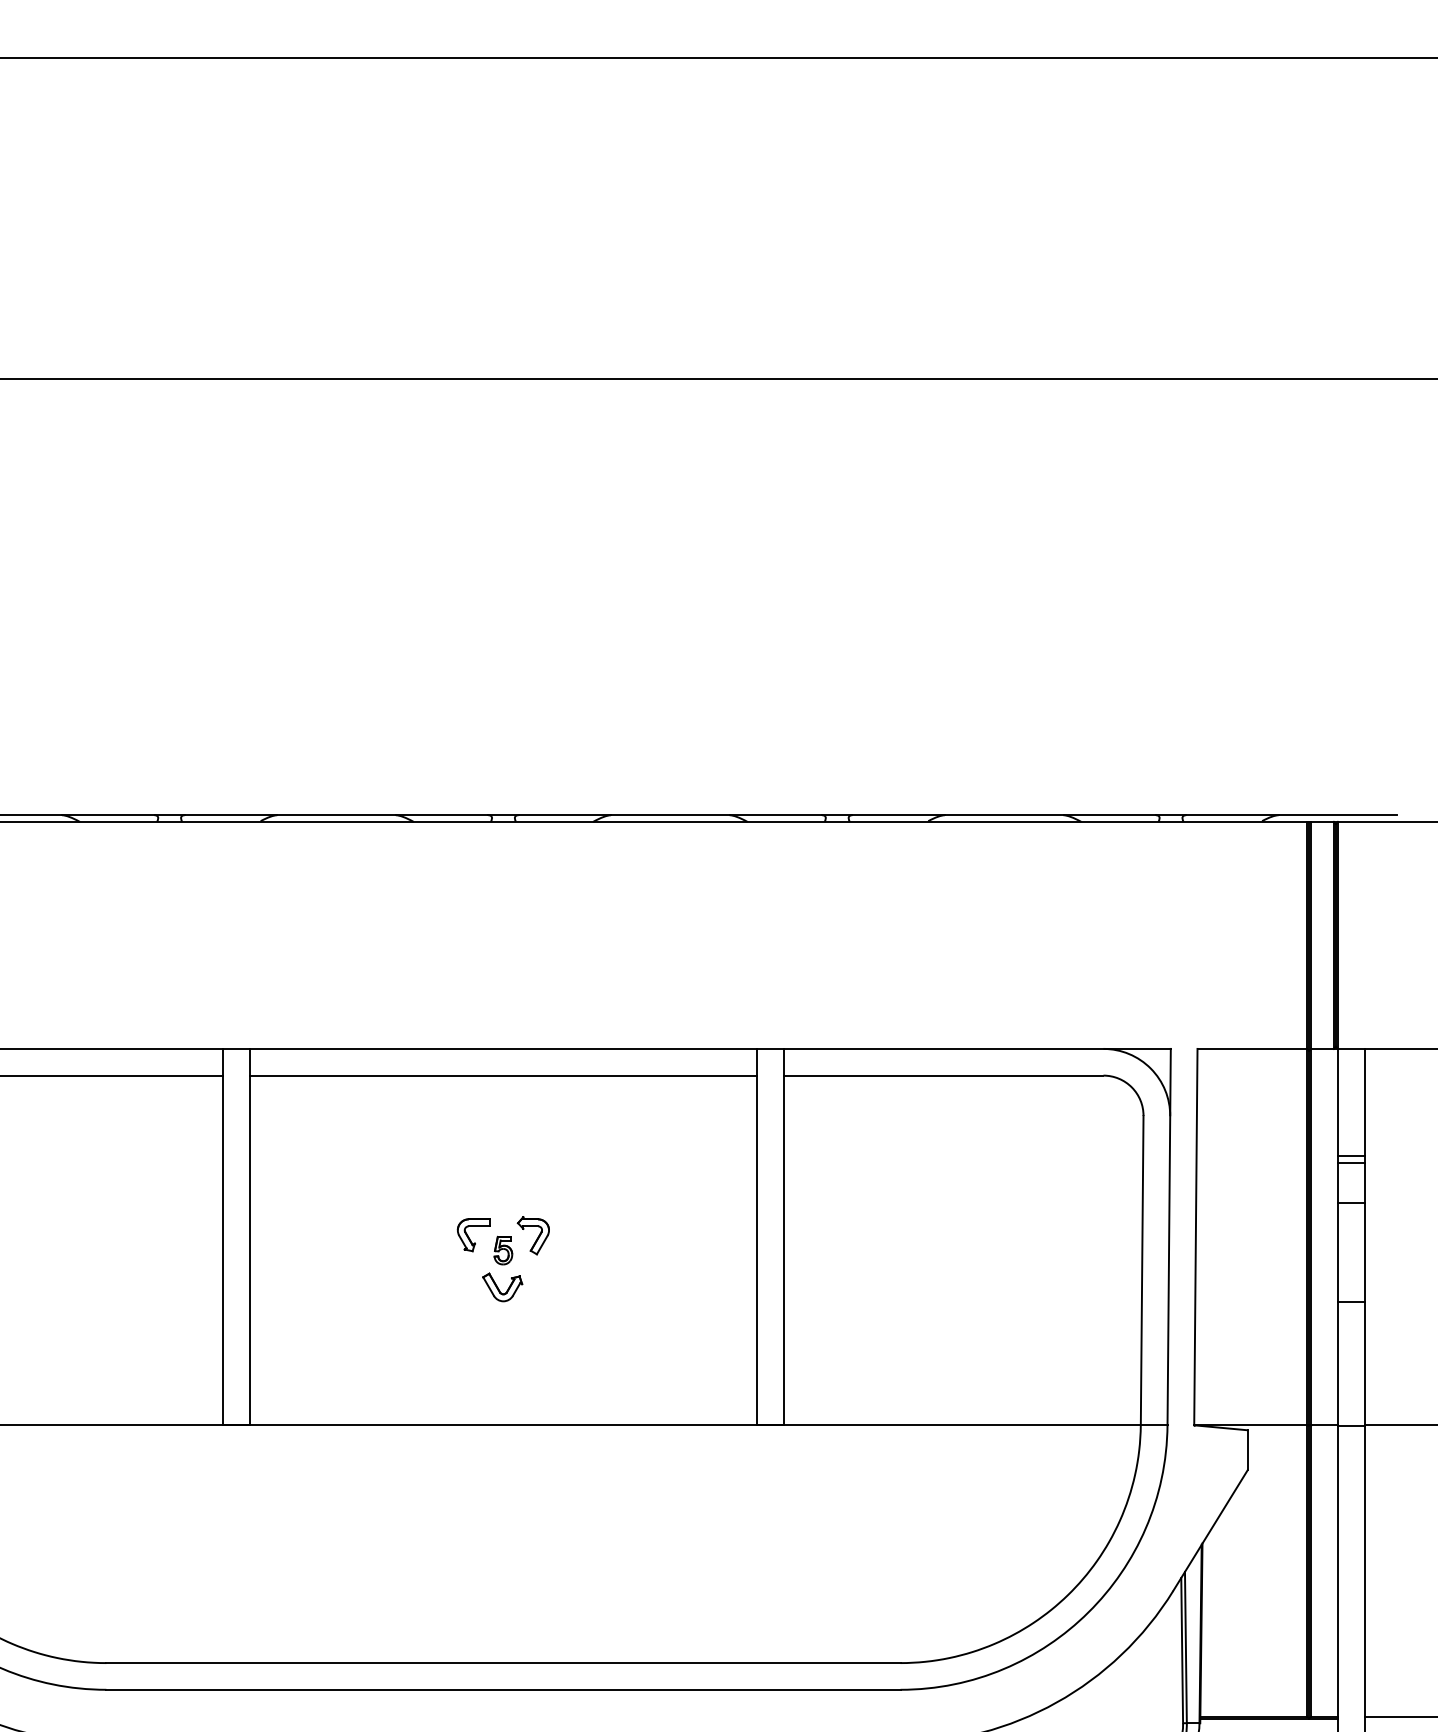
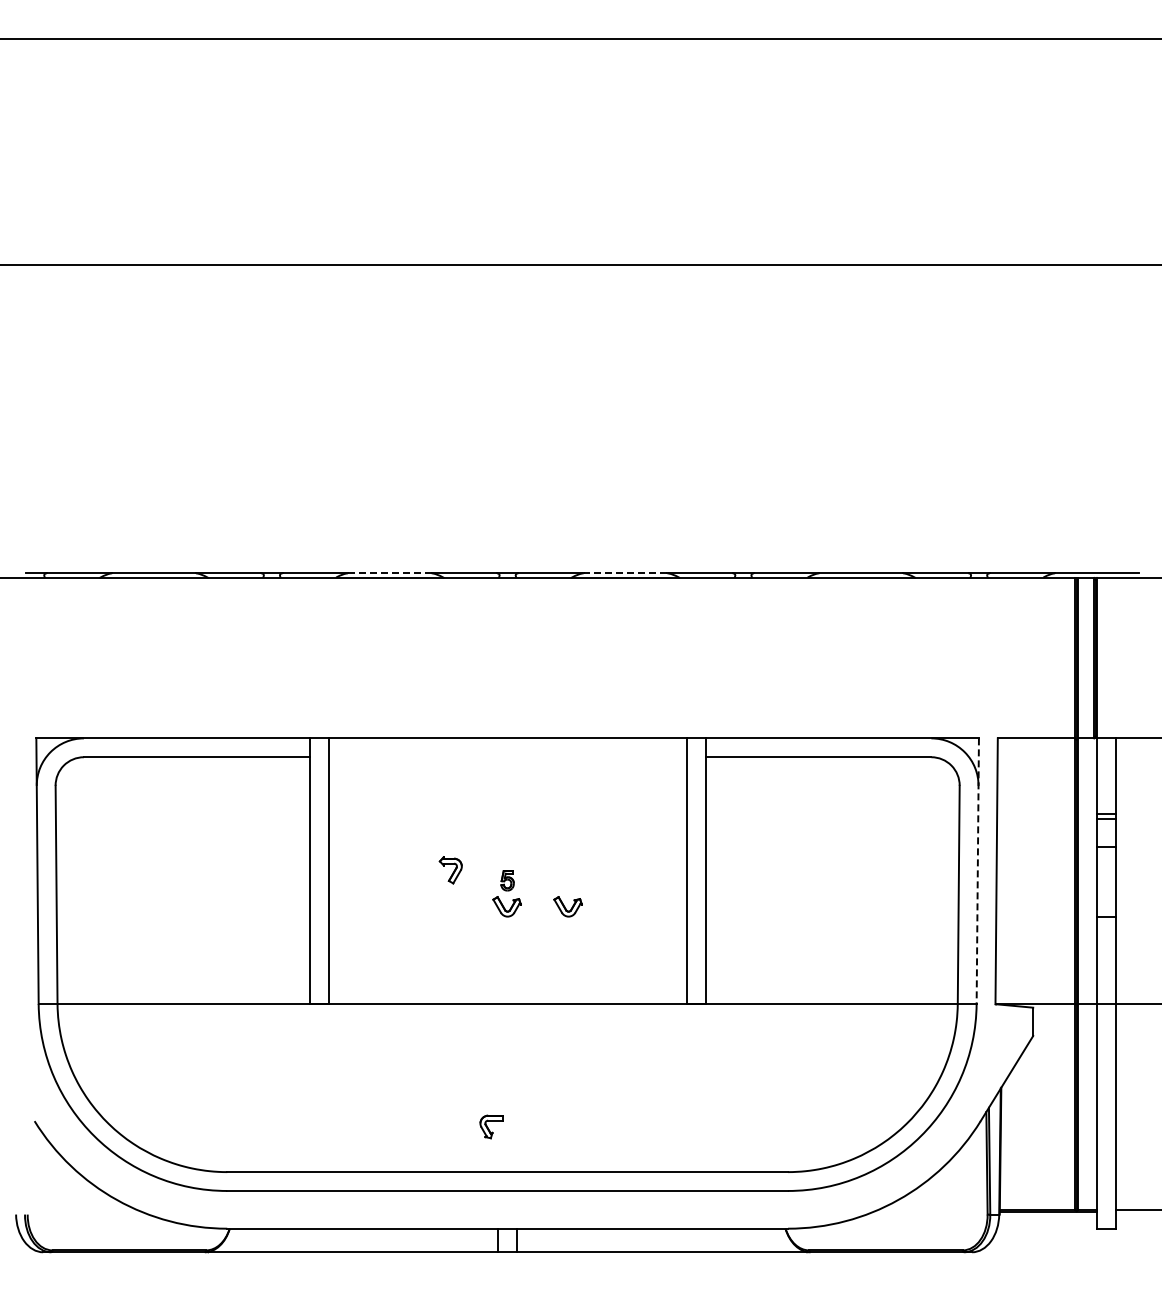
line: (336, 815) -> (389, 573), solid -> dashed
line: (670, 815) -> (625, 573), solid -> dashed
line: (503, 1075) -> (507, 757), removed
part: (473, 1234) -> (491, 1126), moved
part: (532, 1236) -> (450, 870), moved
line: (1168, 1237) -> (977, 871), solid -> dashed
part: (588, 1286) -> (567, 906), added

